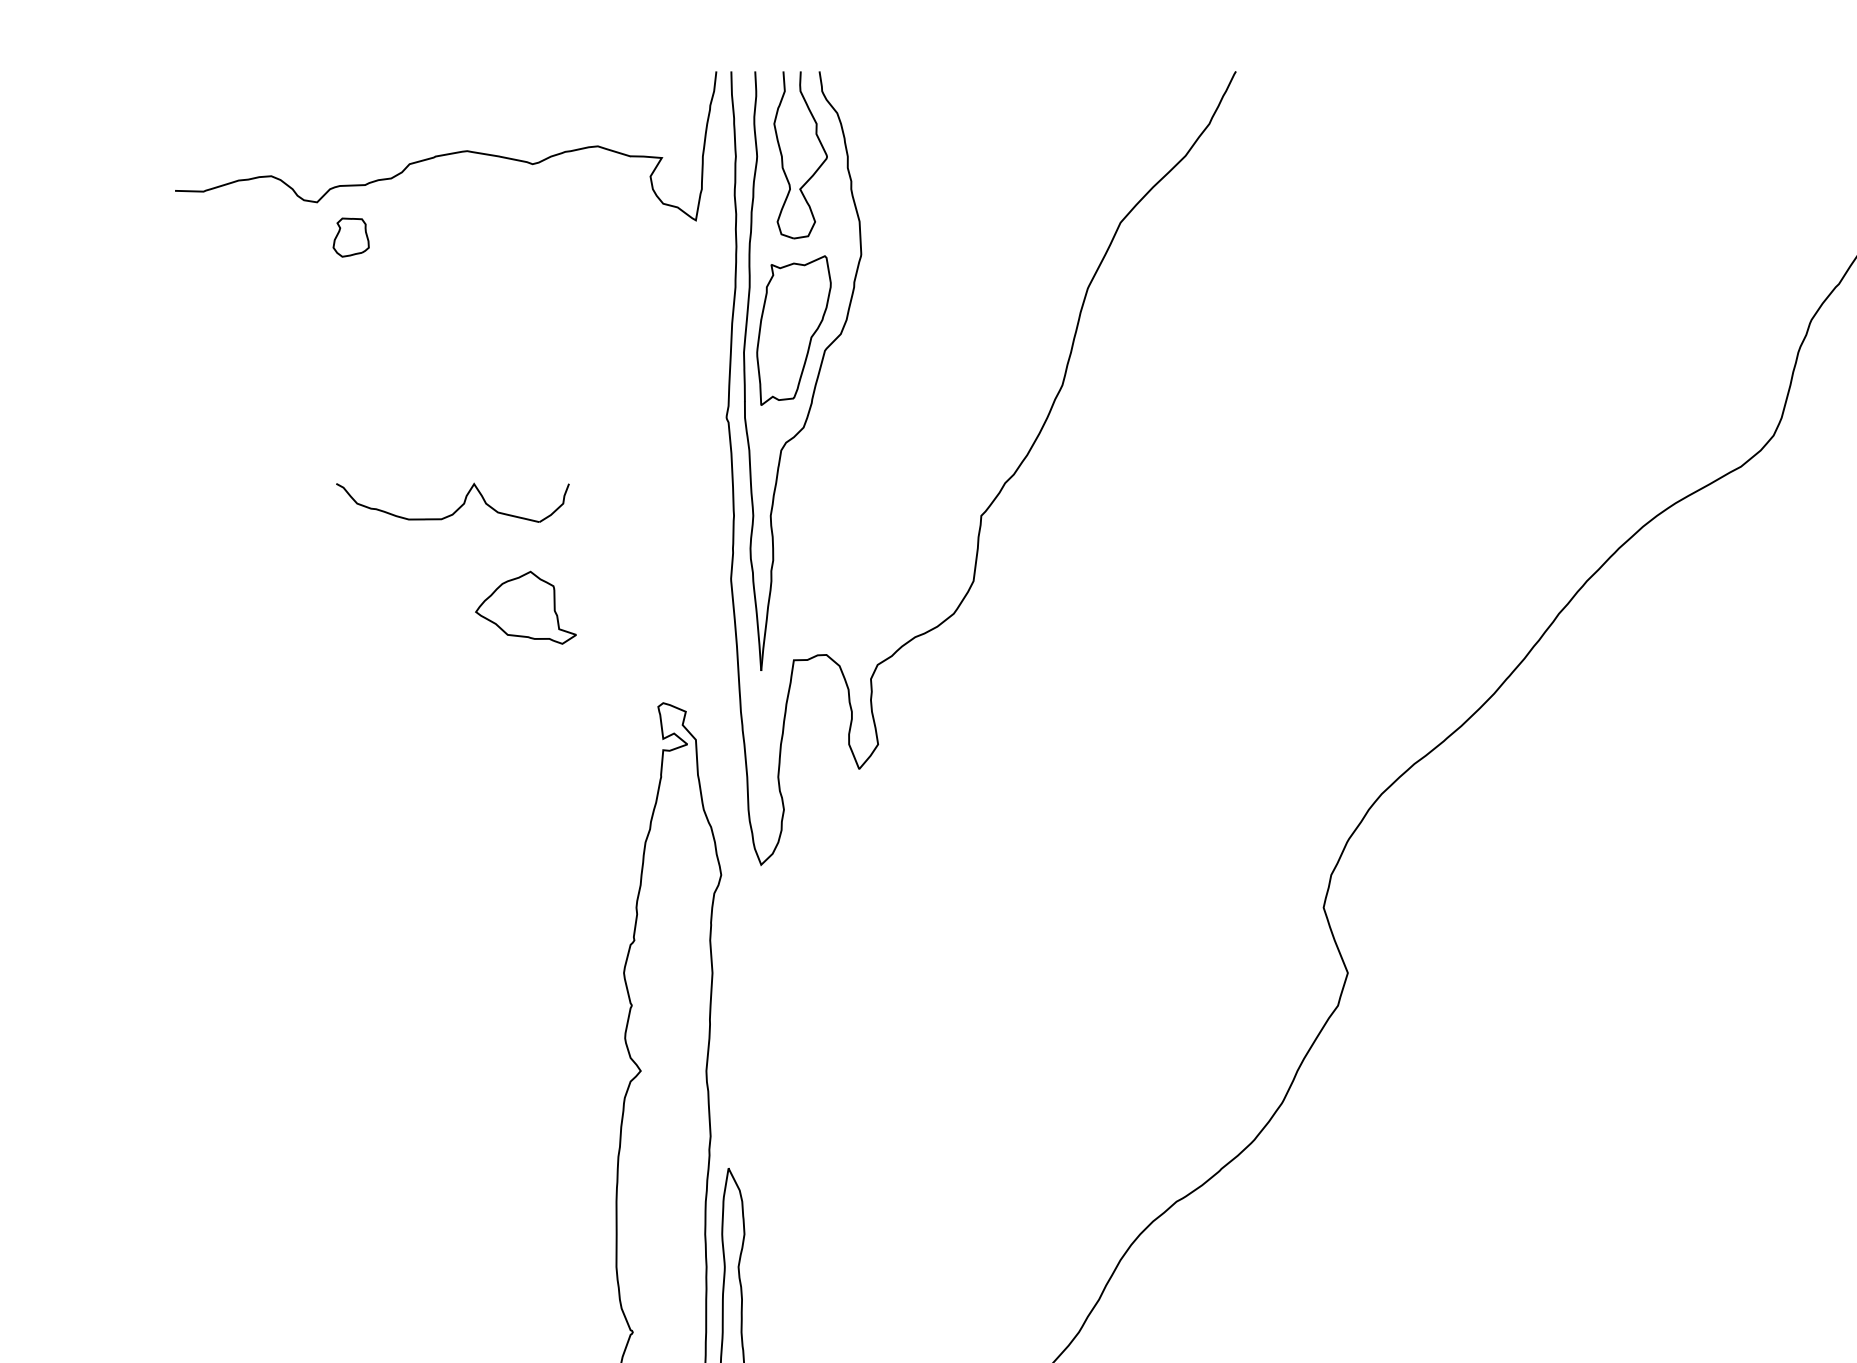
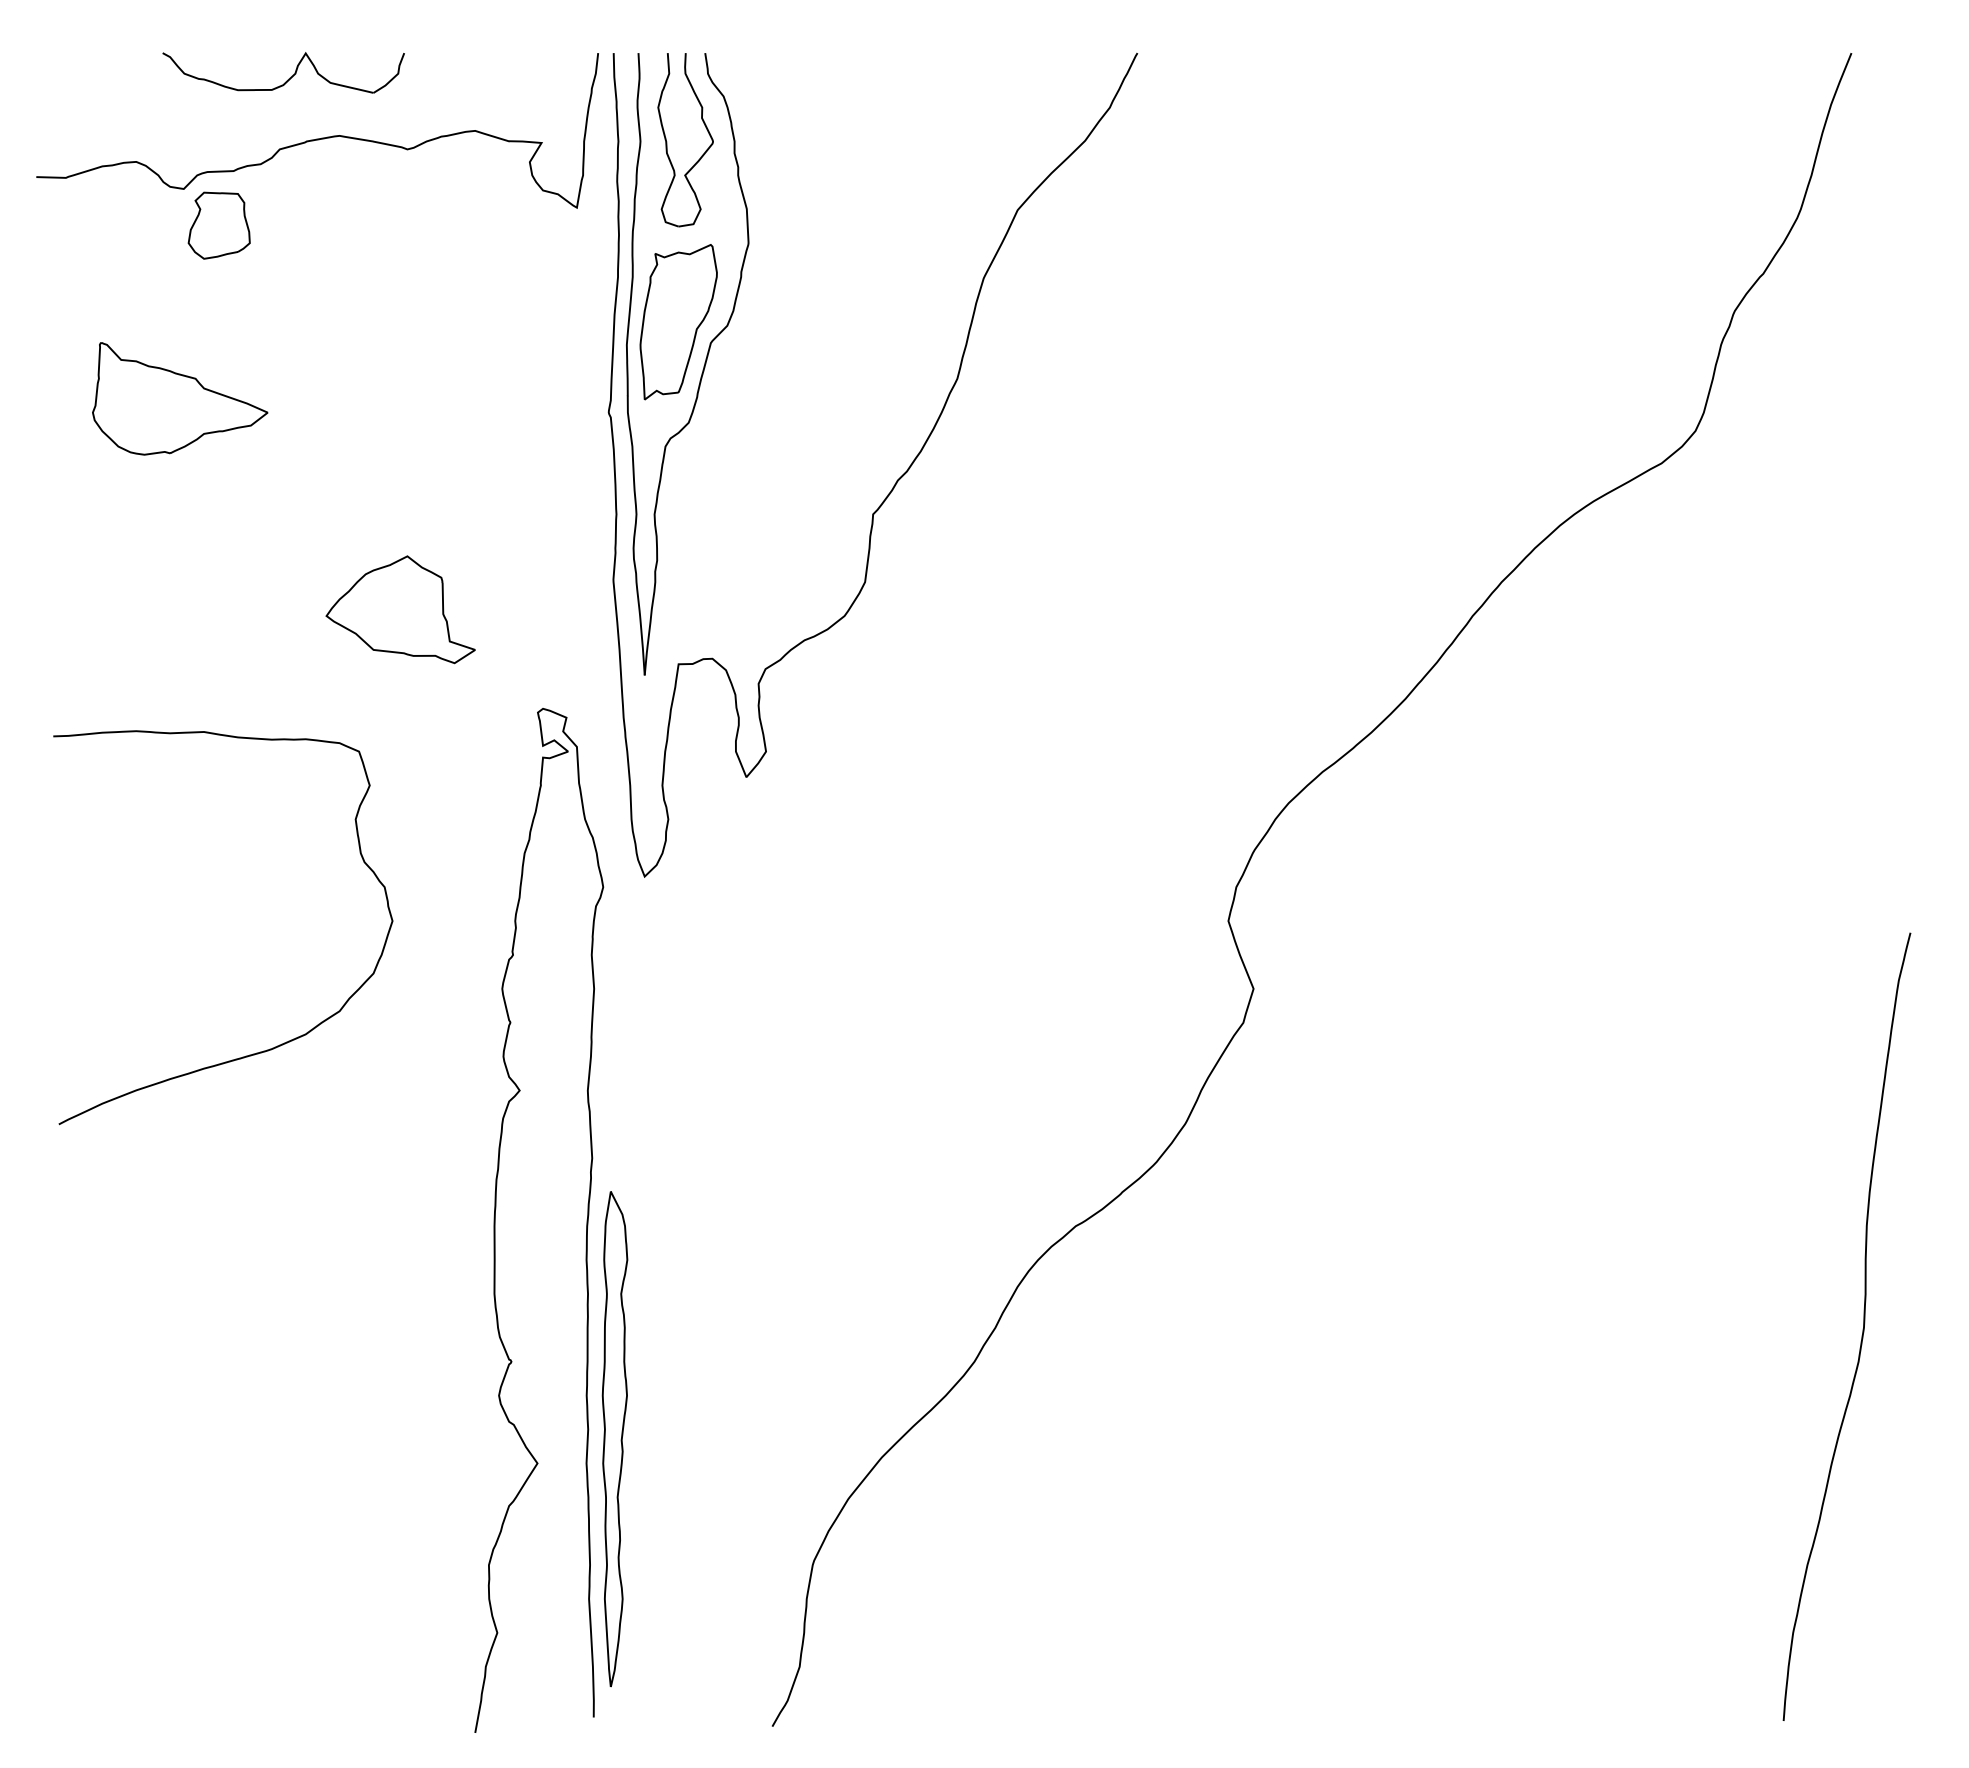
part: (350, 237) -> (218, 225), size x1.67
part: (313, 404) -> (180, 398), added
part: (458, 507) -> (289, 77), moved
part: (525, 607) -> (400, 609), size x1.43
curve: (387, 1034) -> (256, 1052), added

